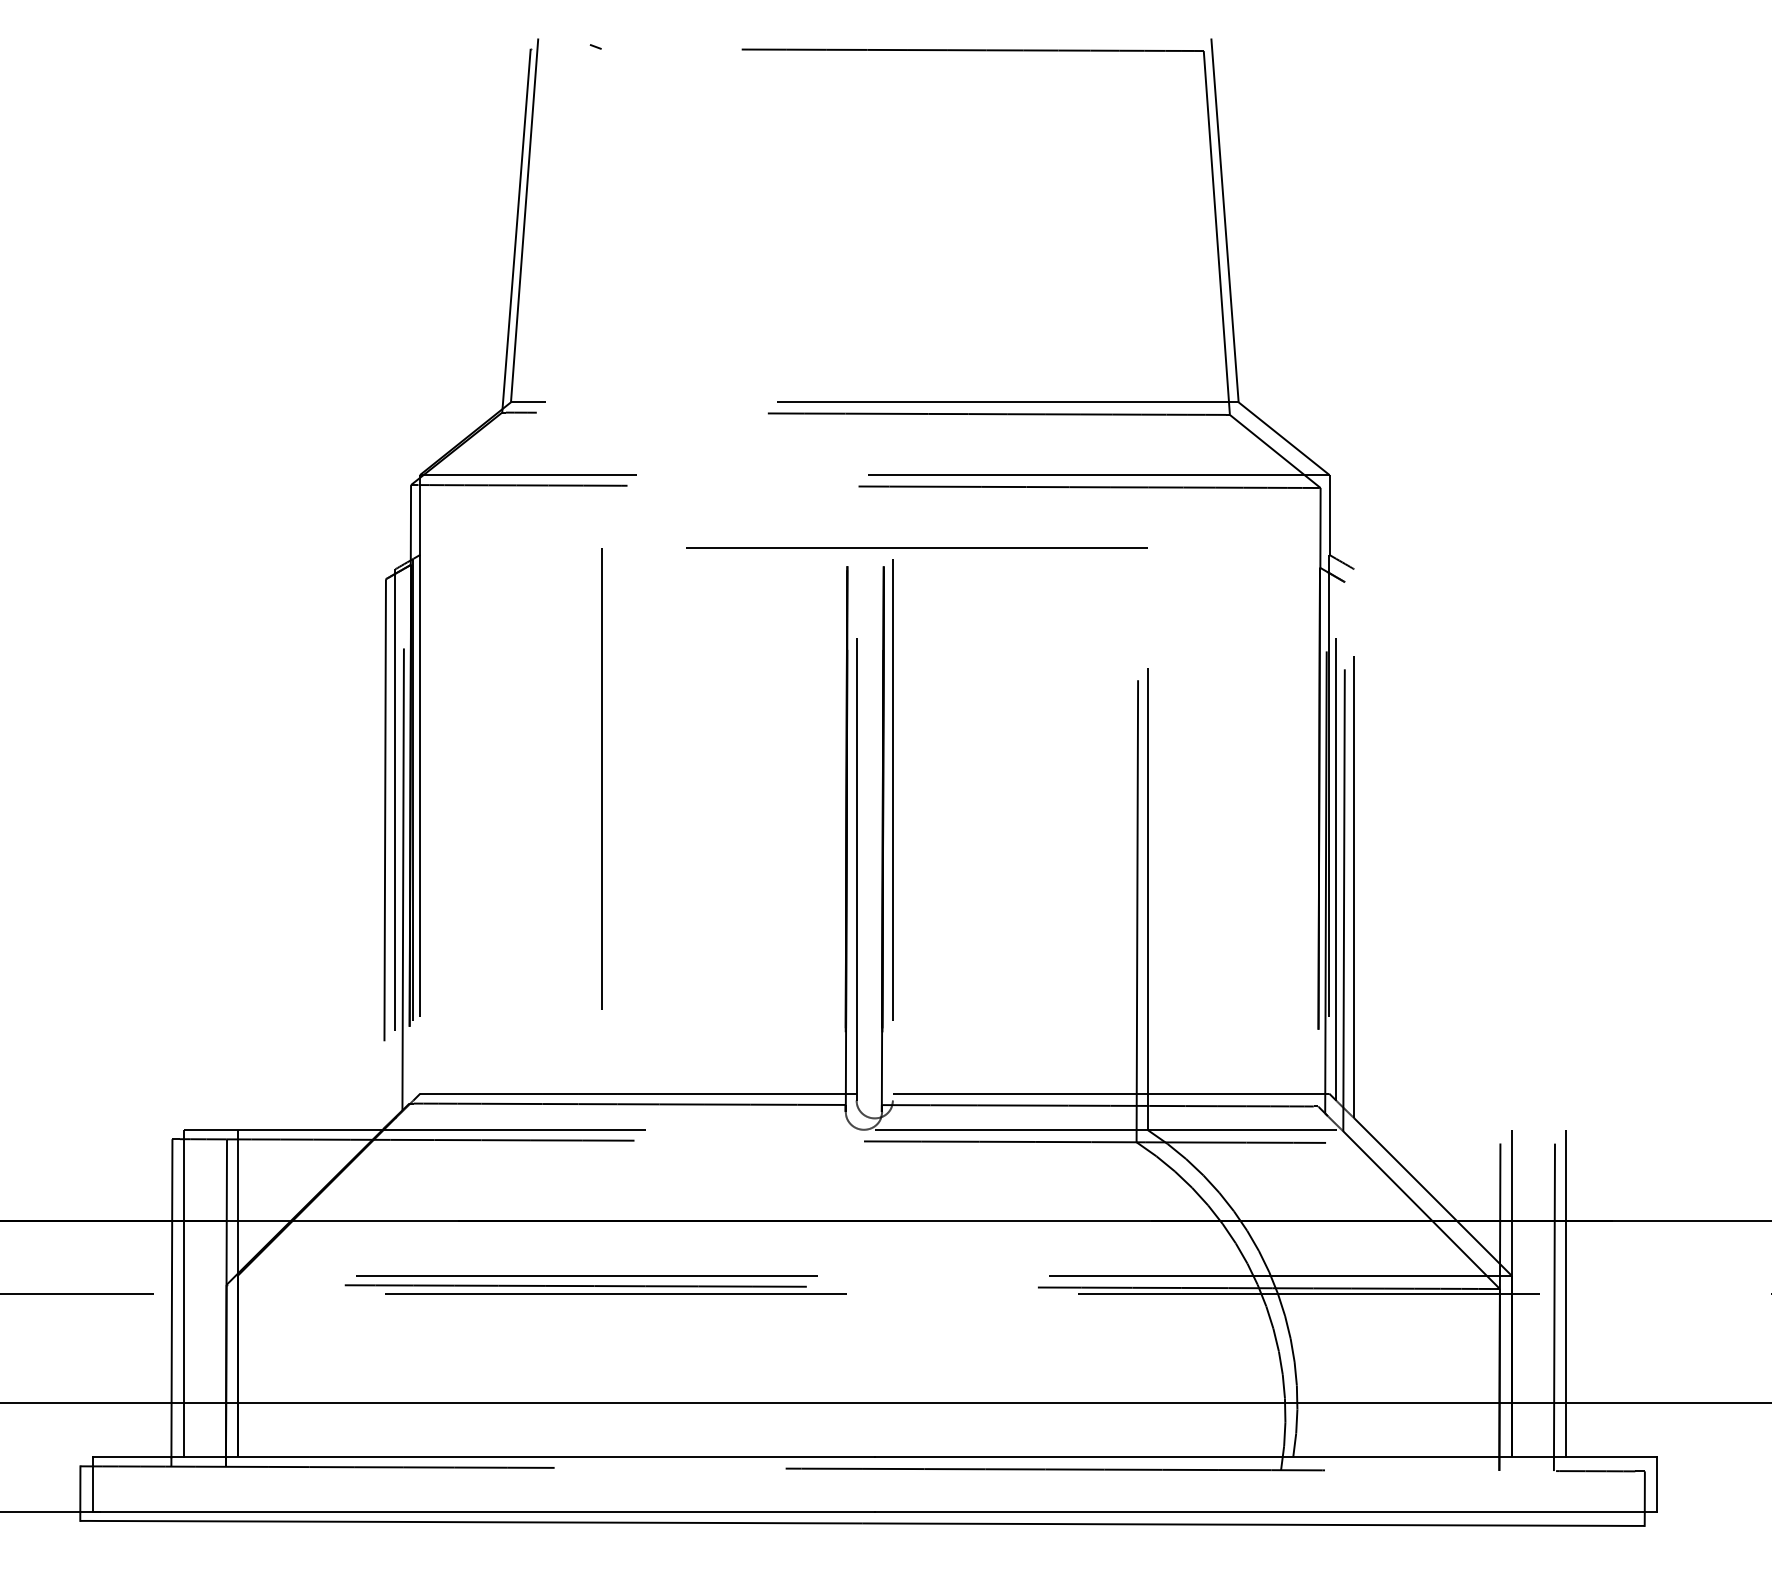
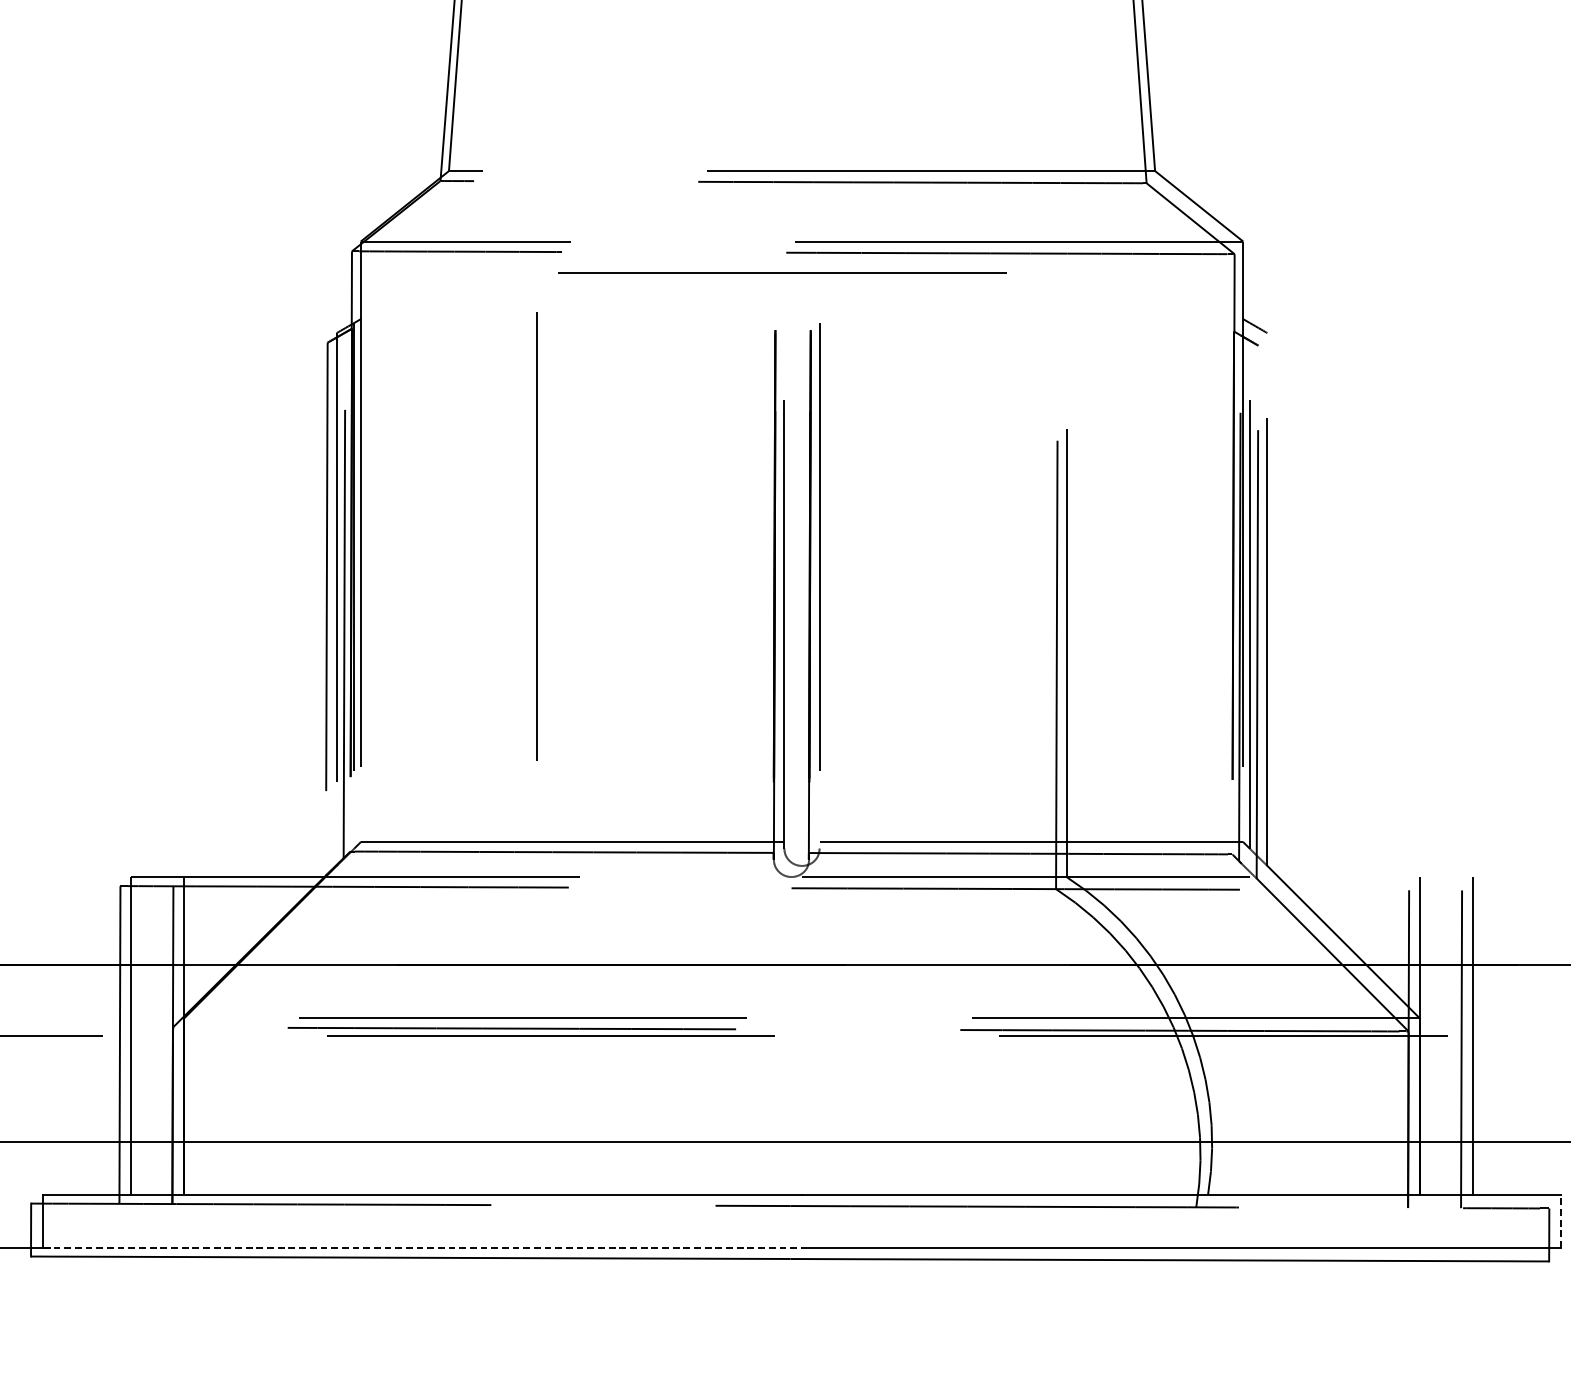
line: (916, 547) -> (782, 273), moved
line: (1657, 1484) -> (1561, 1221), solid -> dashed
line: (484, 1512) -> (423, 1248), solid -> dashed

